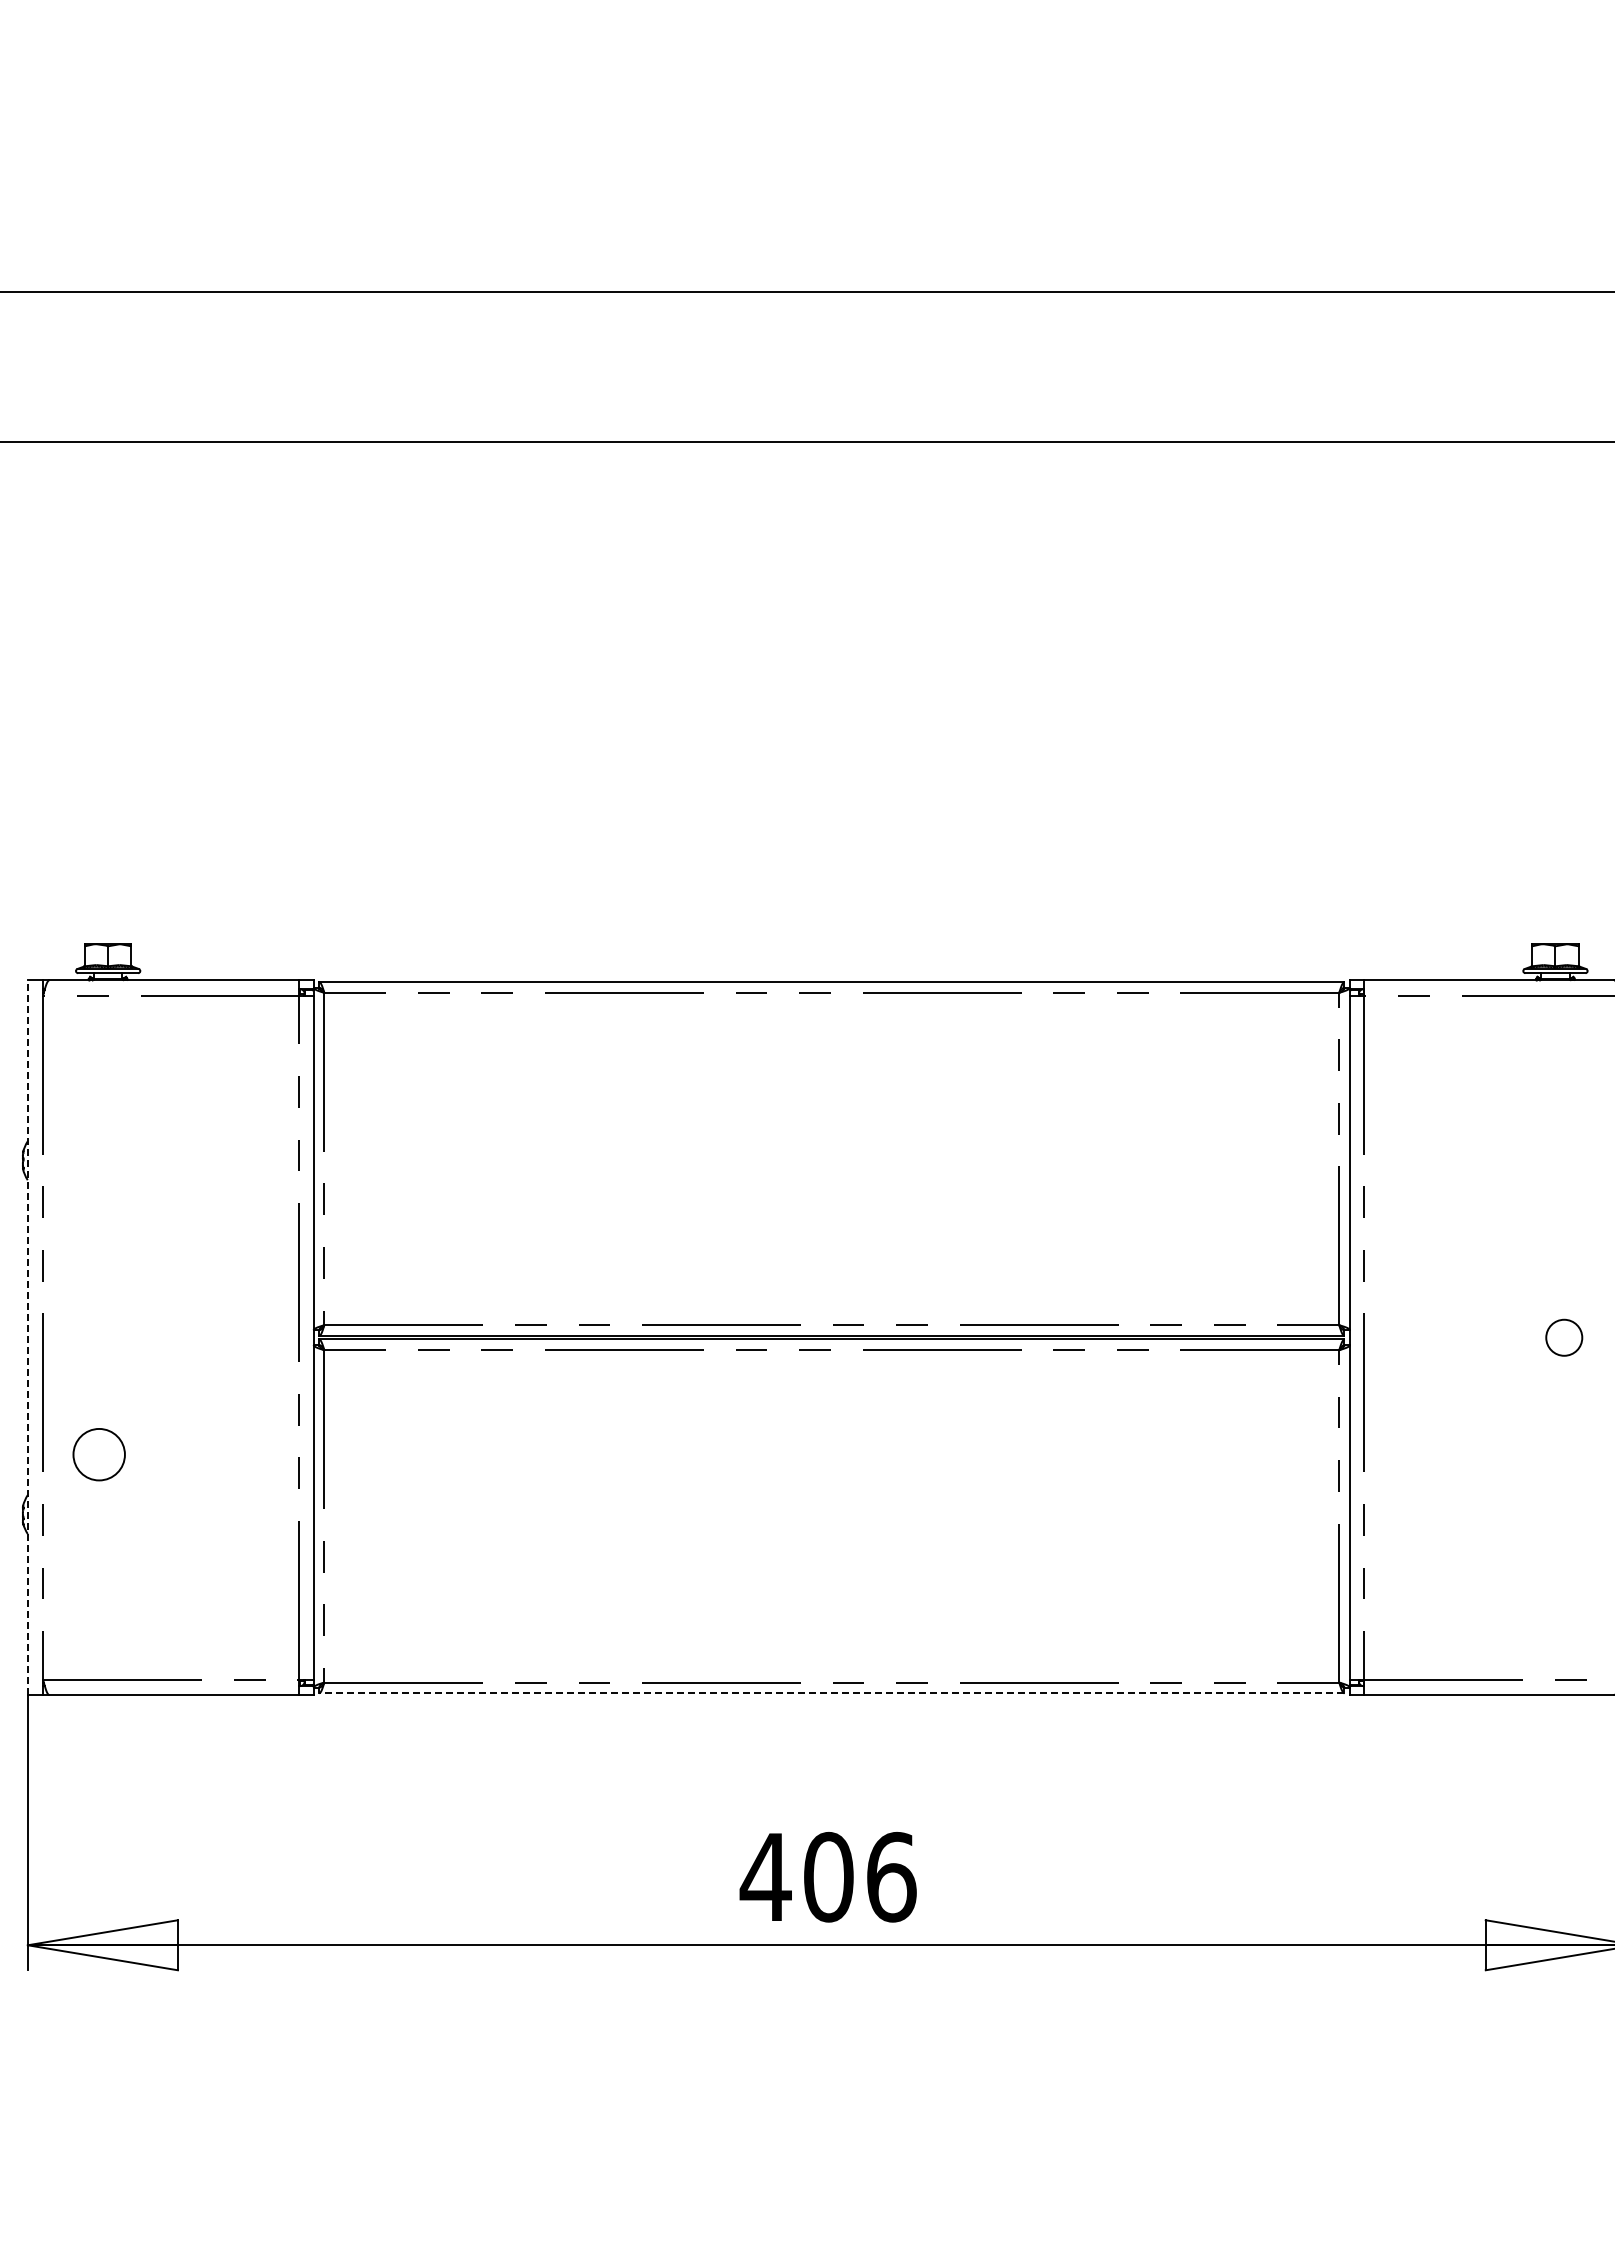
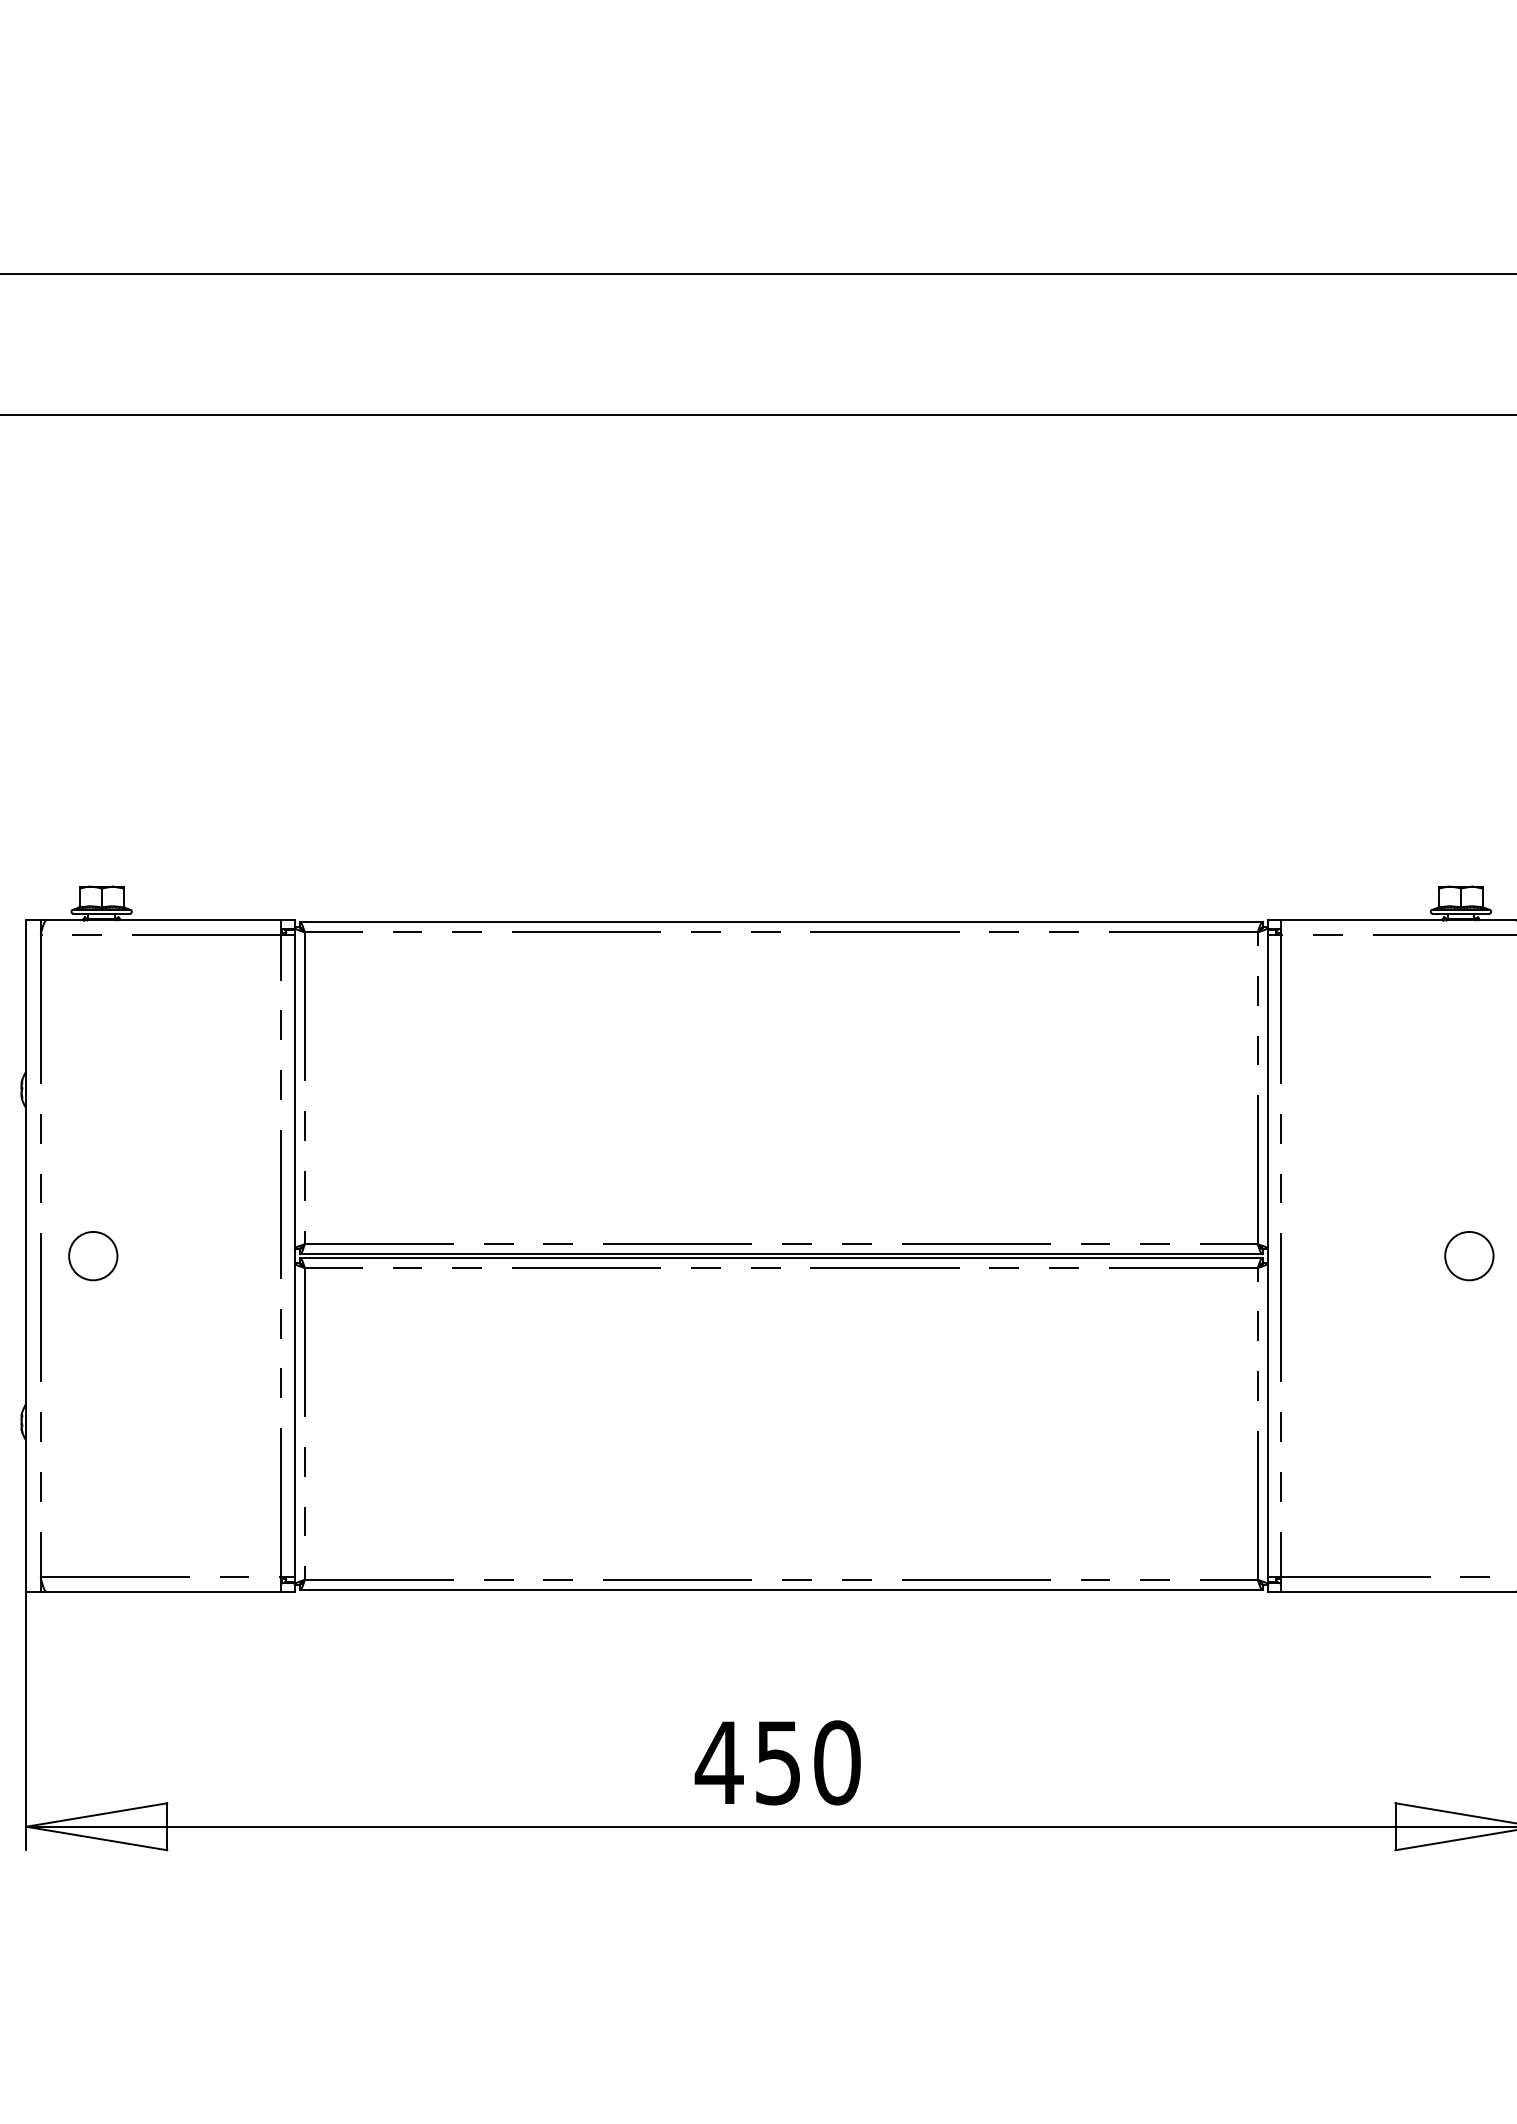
line: (27, 1337) -> (25, 1255), dashed -> solid
circle: (1563, 1337) -> (1468, 1255), size x1.43
circle: (98, 1454) -> (92, 1255), moved
line: (831, 1693) -> (781, 1590), dashed -> solid
text: (860, 1876) -> (808, 1762), 406 -> 450

